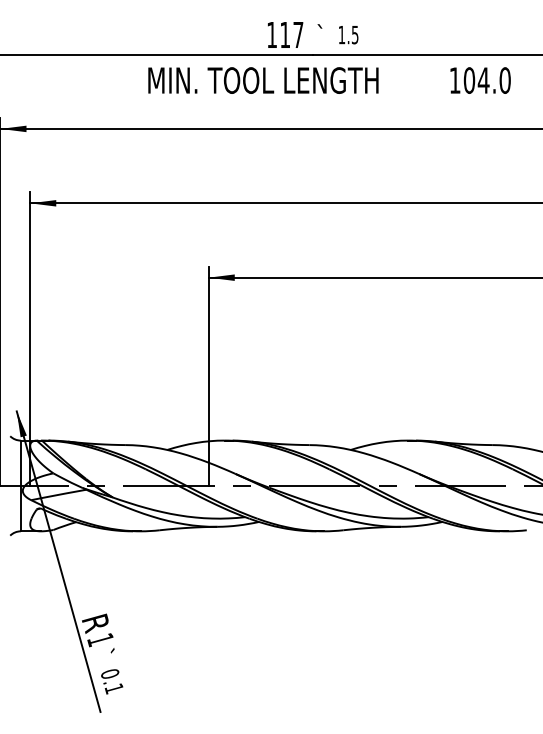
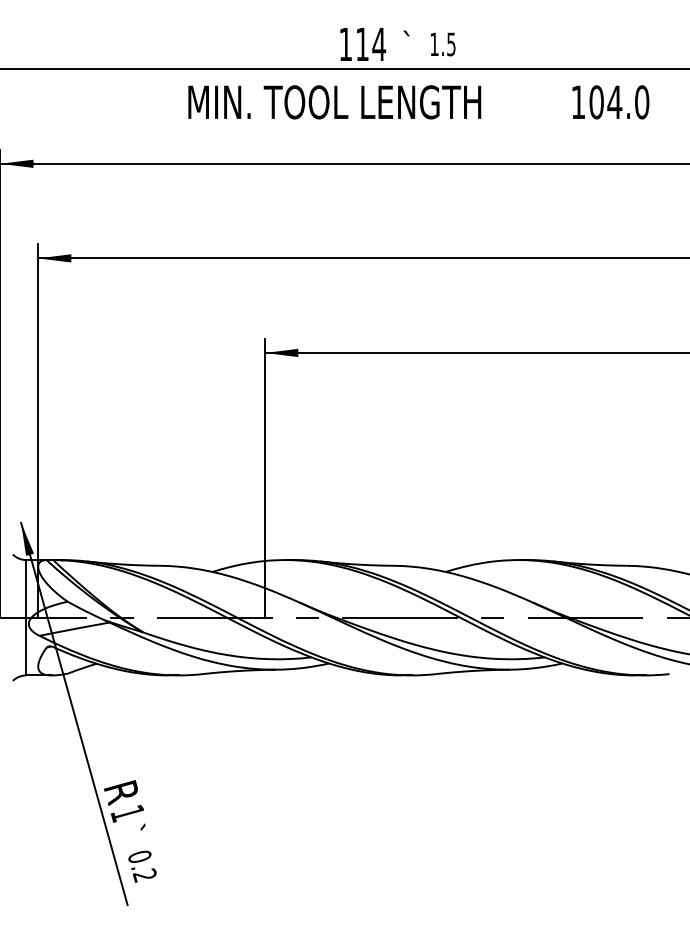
text: (298, 34) -> (379, 43), 117 -> 114
text: (113, 688) -> (144, 875), 0.1 -> 0.2

